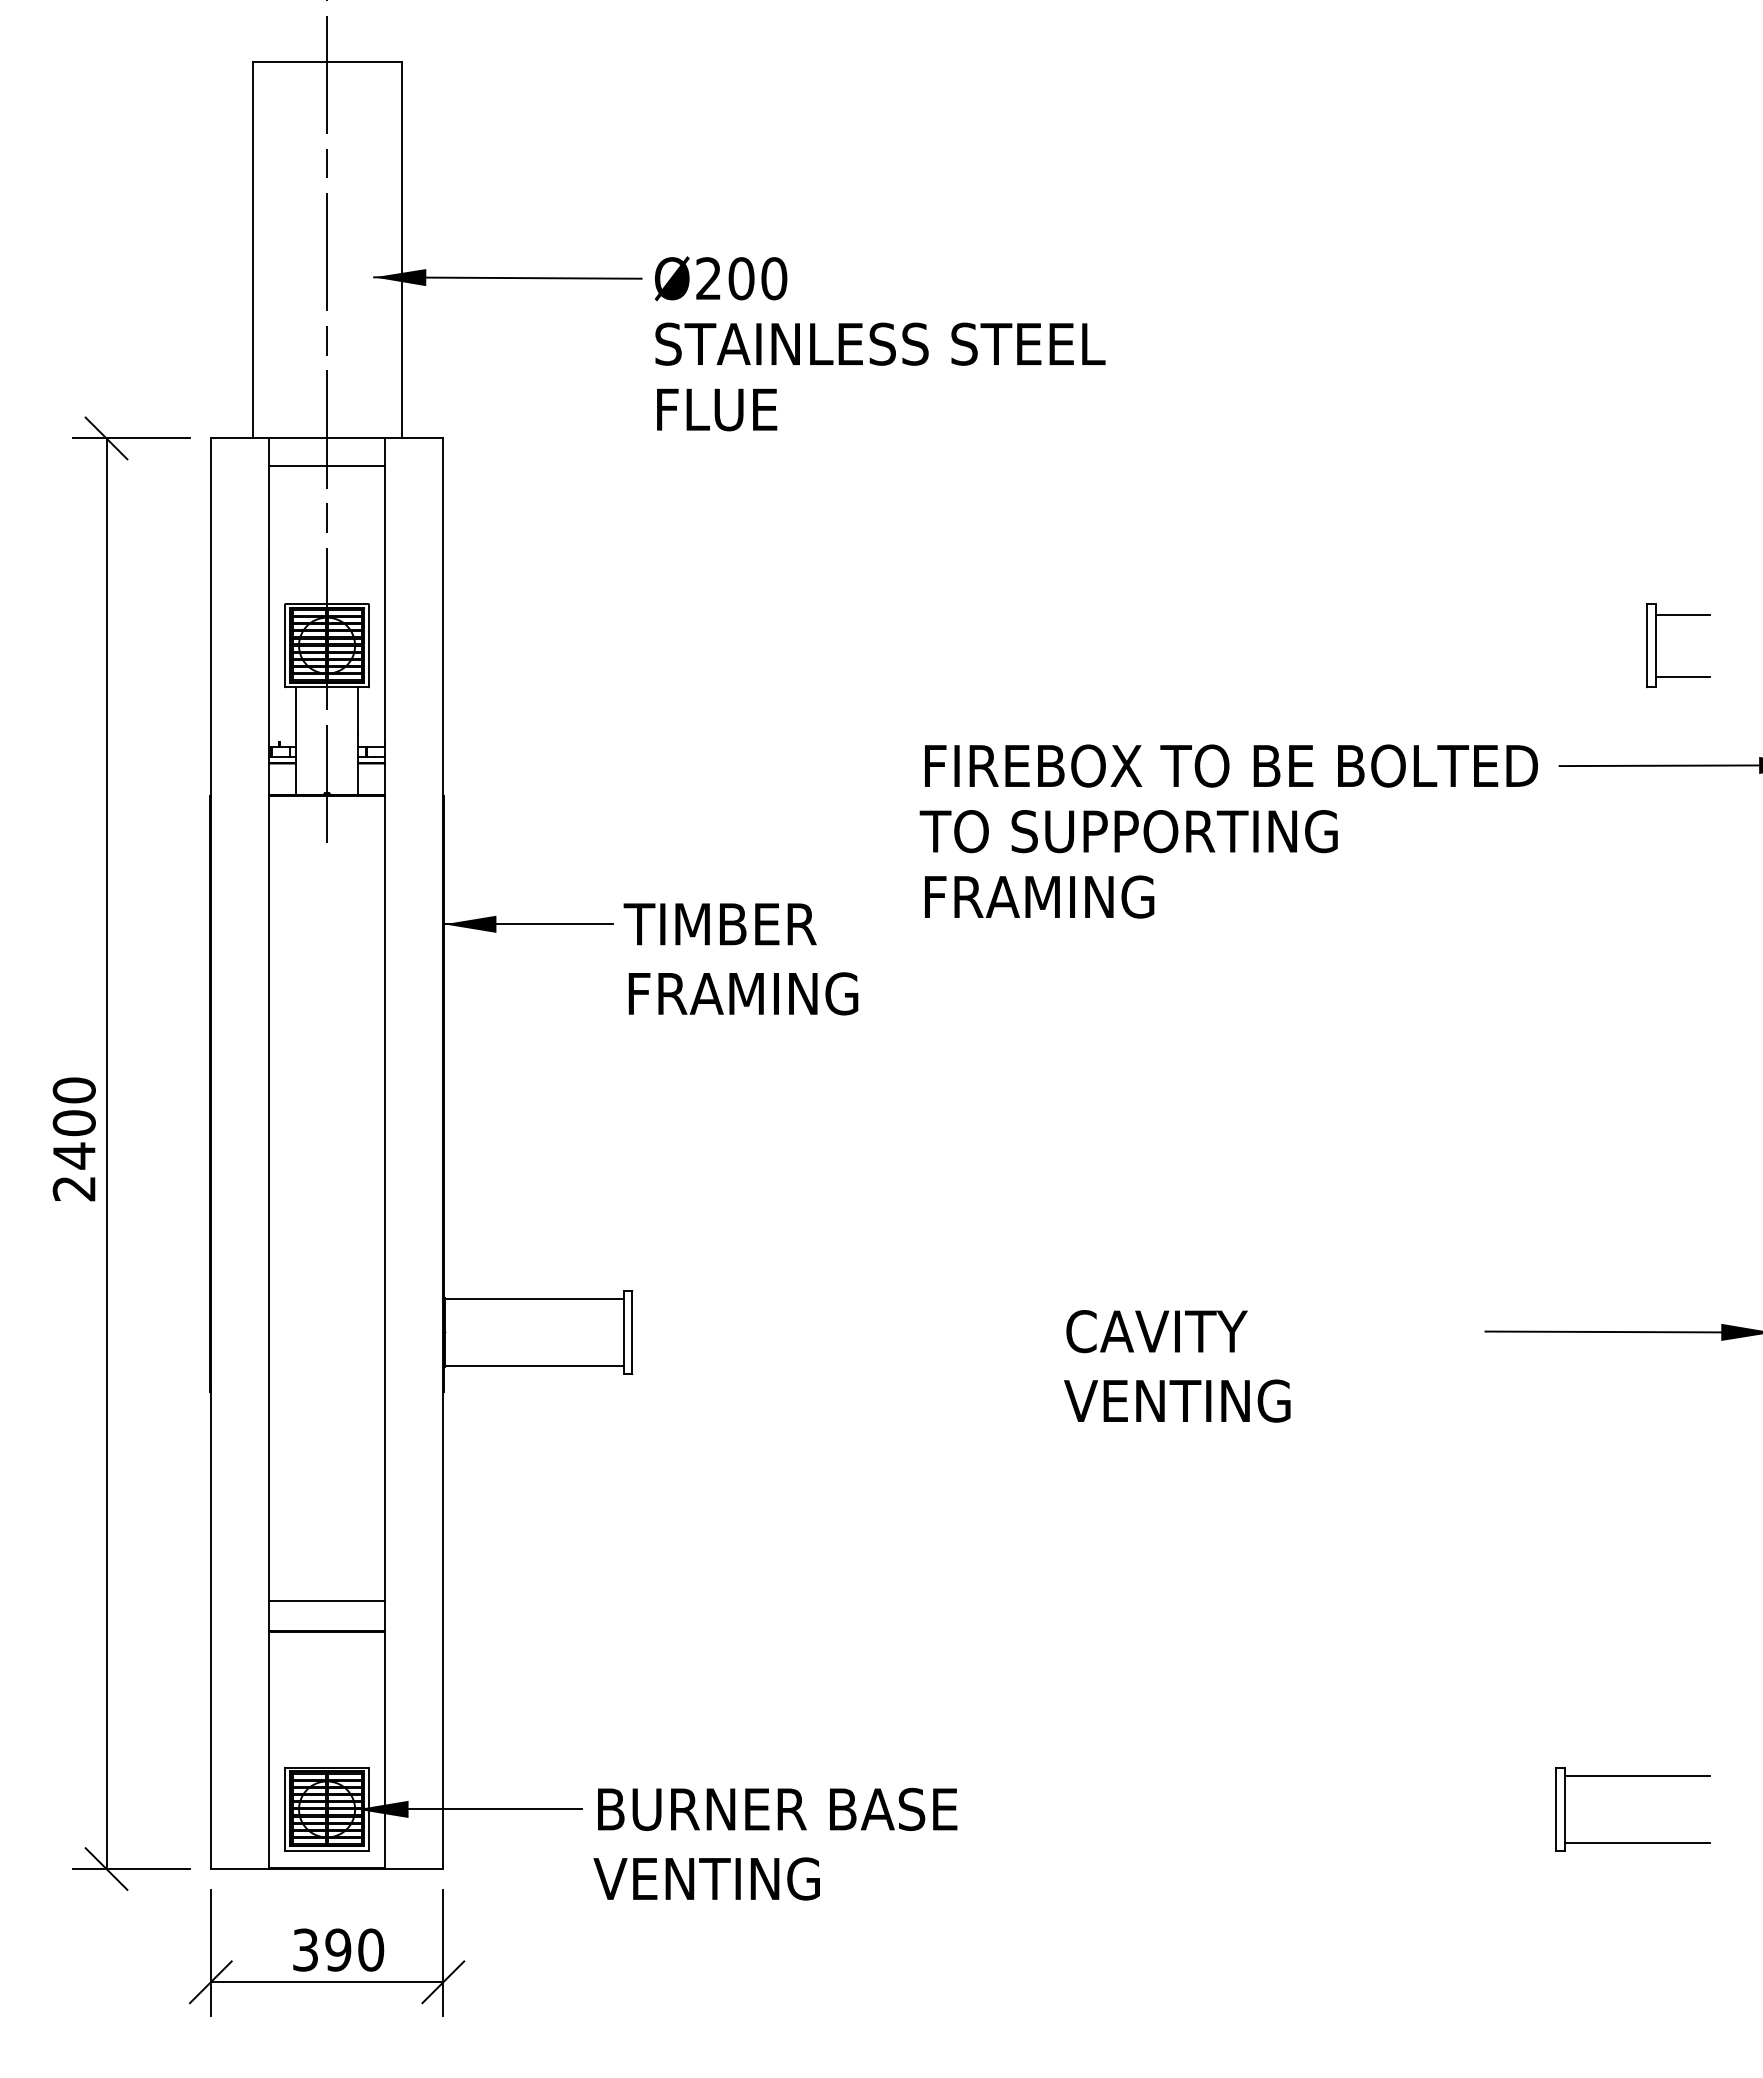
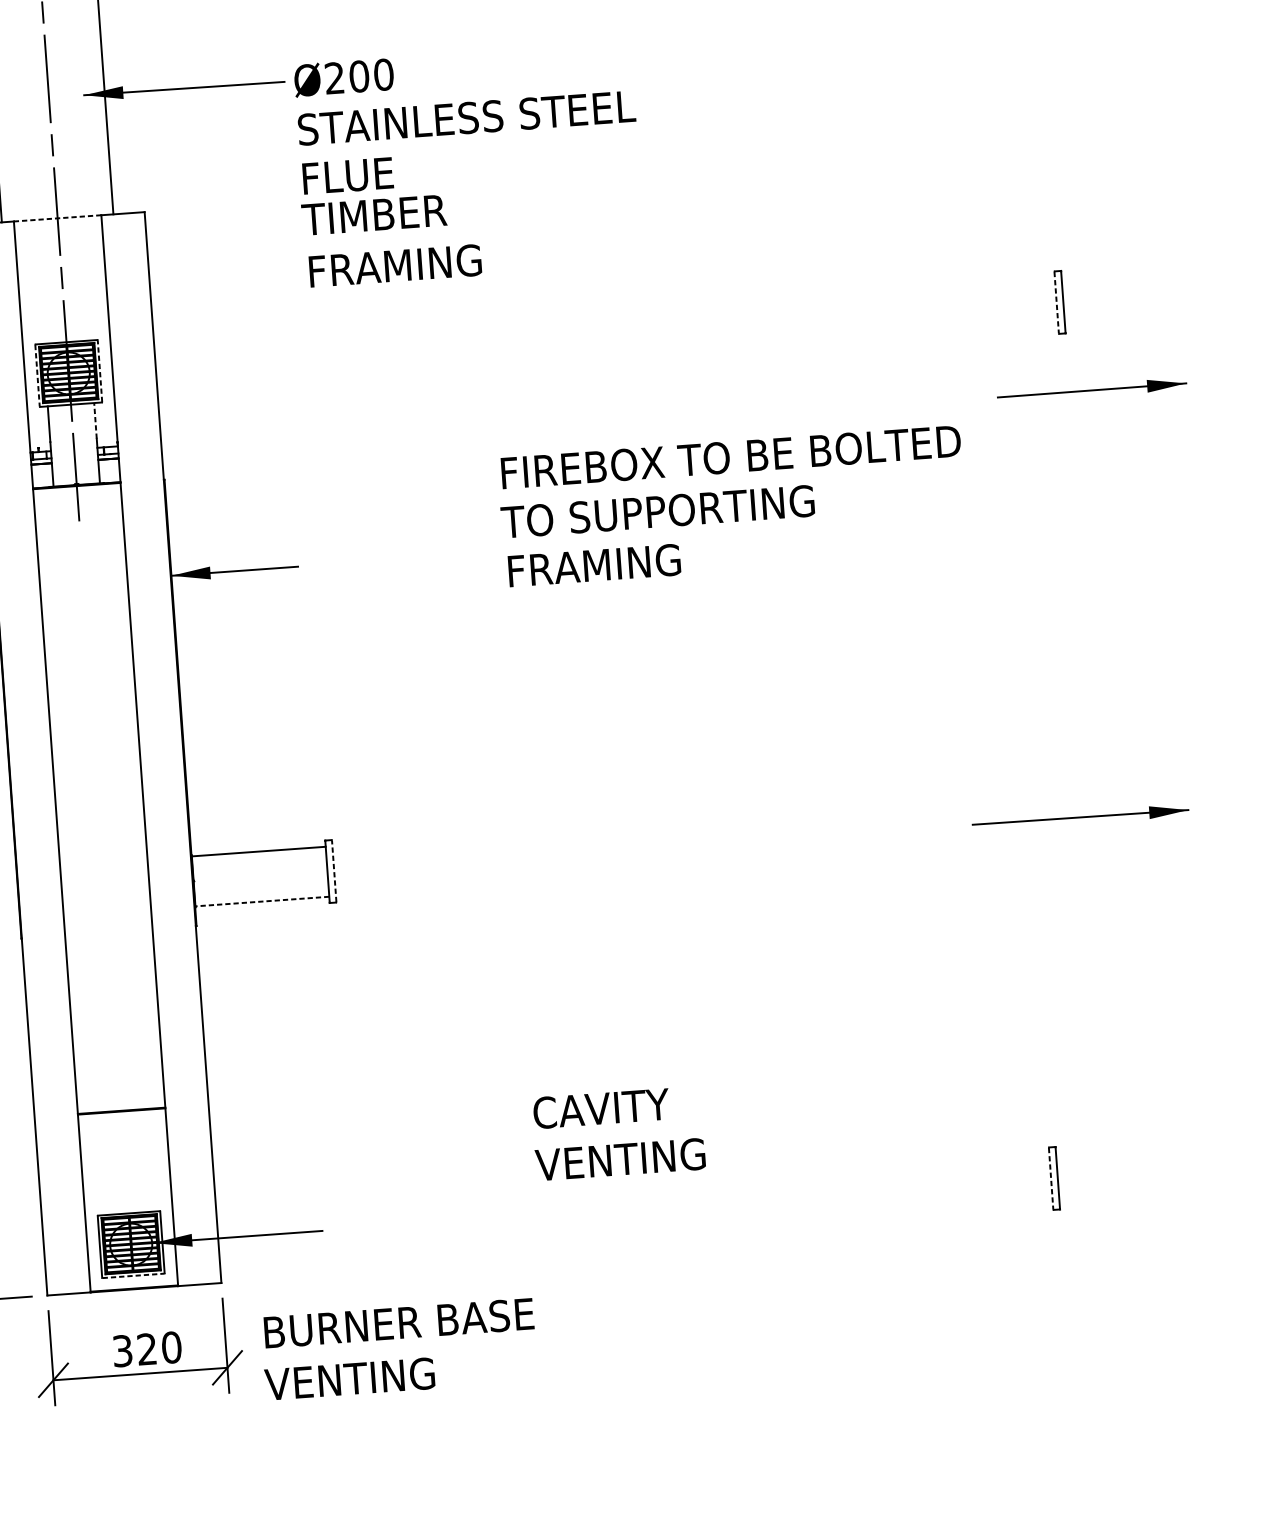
line: (326, 438) -> (57, 218), solid -> dashed
line: (326, 466) -> (58, 239), removed
line: (1682, 614) -> (1081, 277), removed
line: (368, 645) -> (99, 371), solid -> dashed
line: (285, 646) -> (37, 376), solid -> dashed
line: (1646, 646) -> (1056, 303), solid -> dashed
line: (1682, 676) -> (1085, 323), removed
line: (358, 711) -> (95, 421), solid -> dashed
text: (1228, 831) -> (732, 506), moved
text: (740, 959) -> (391, 240), moved
line: (632, 1332) -> (334, 871), solid -> dashed
line: (533, 1365) -> (261, 901), solid -> dashed
text: (1177, 1366) -> (618, 1133), moved
line: (326, 1600) -> (119, 1088), removed
line: (1637, 1776) -> (1110, 1149), removed
line: (1555, 1809) -> (1050, 1178), solid -> dashed
line: (1637, 1842) -> (1113, 1199), removed
text: (775, 1843) -> (399, 1348), moved
line: (327, 1851) -> (133, 1276), solid -> dashed
text: (338, 1949) -> (147, 1348), 390 -> 320

